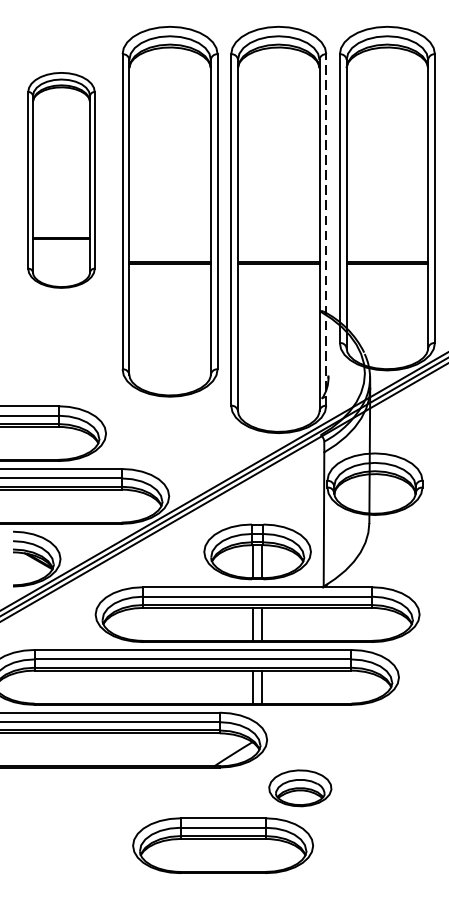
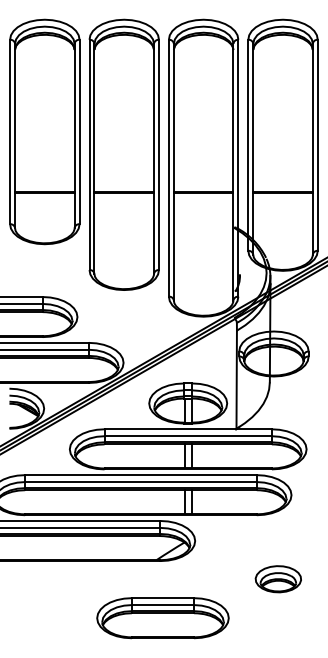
part: (60, 179) -> (44, 131), size x1.43
line: (326, 229) -> (238, 167), dashed -> solid
part: (299, 788) -> (277, 579), moved

